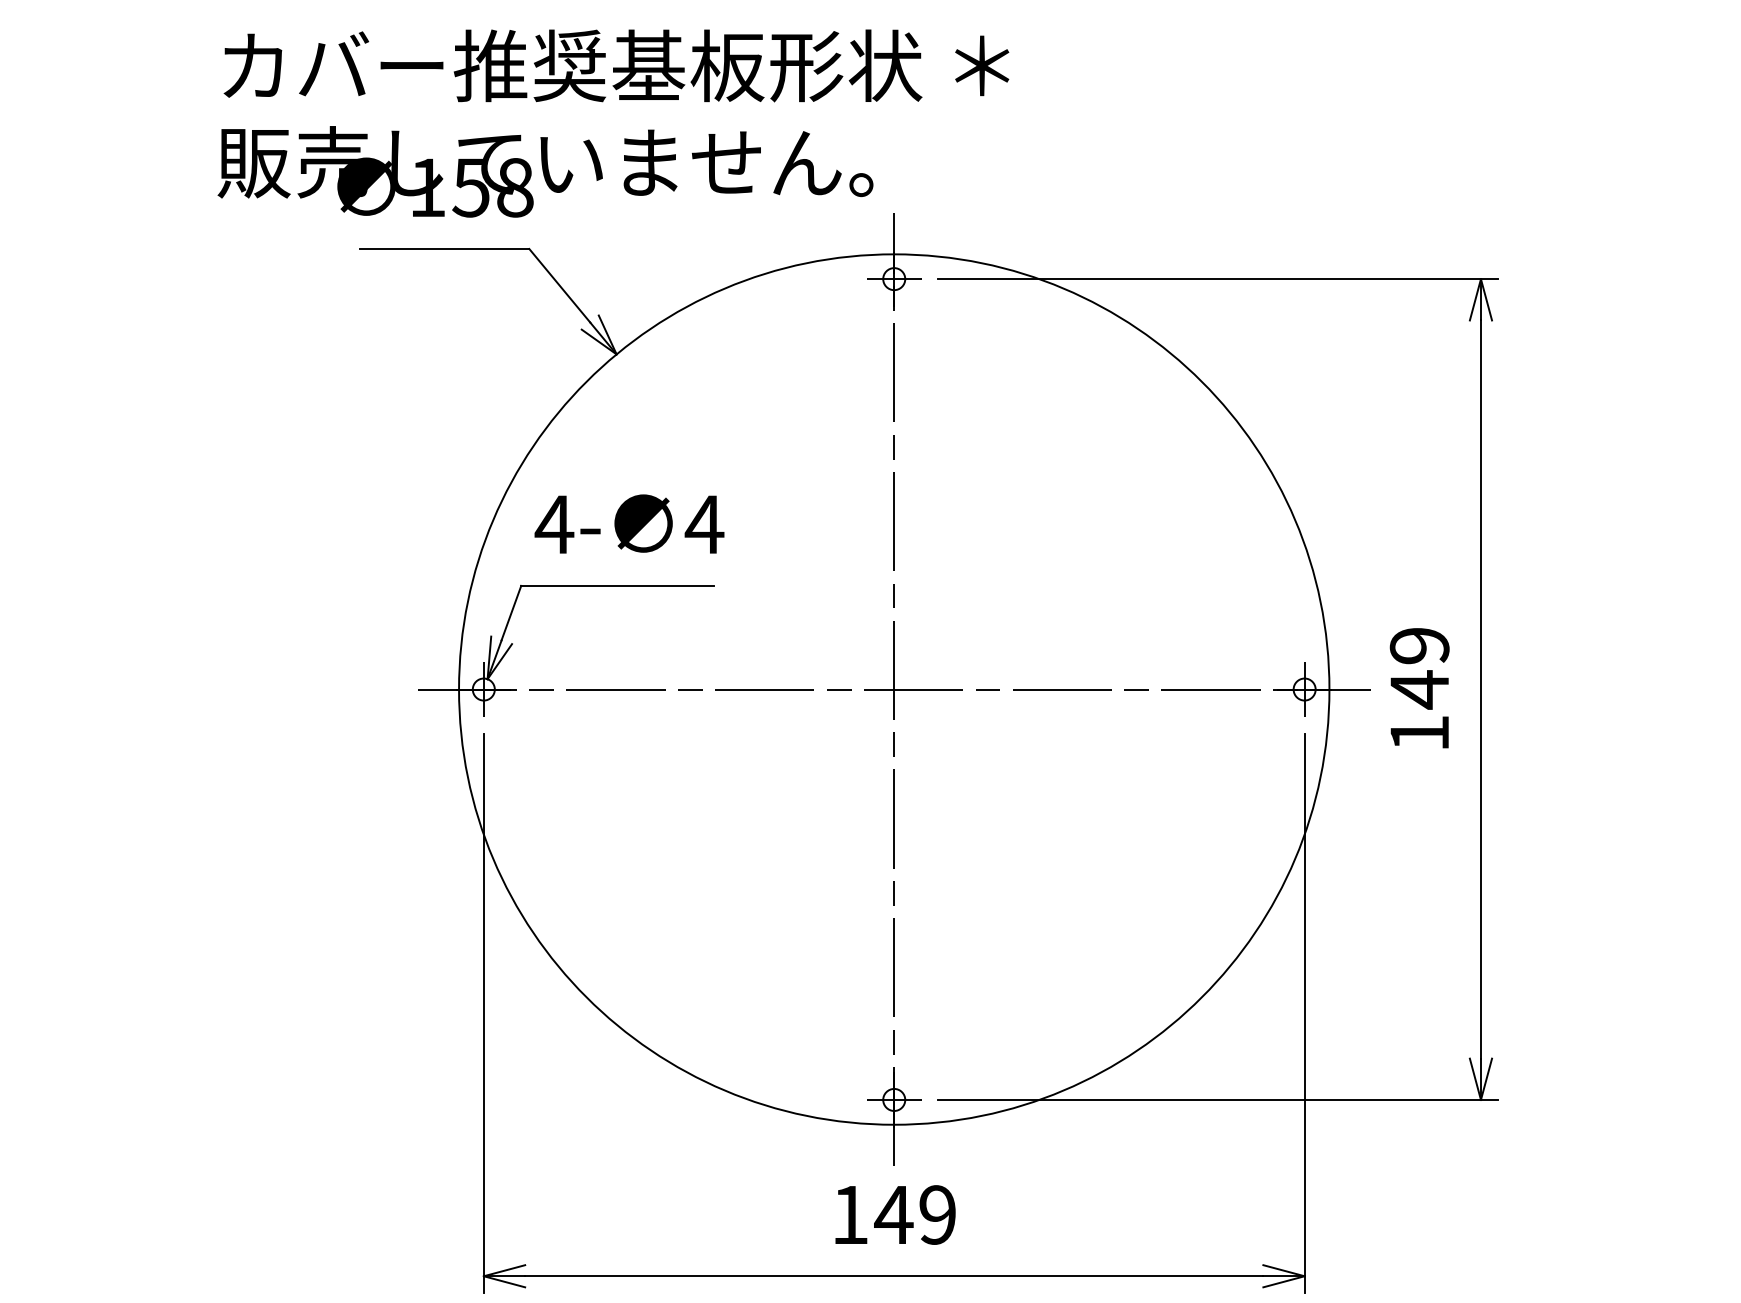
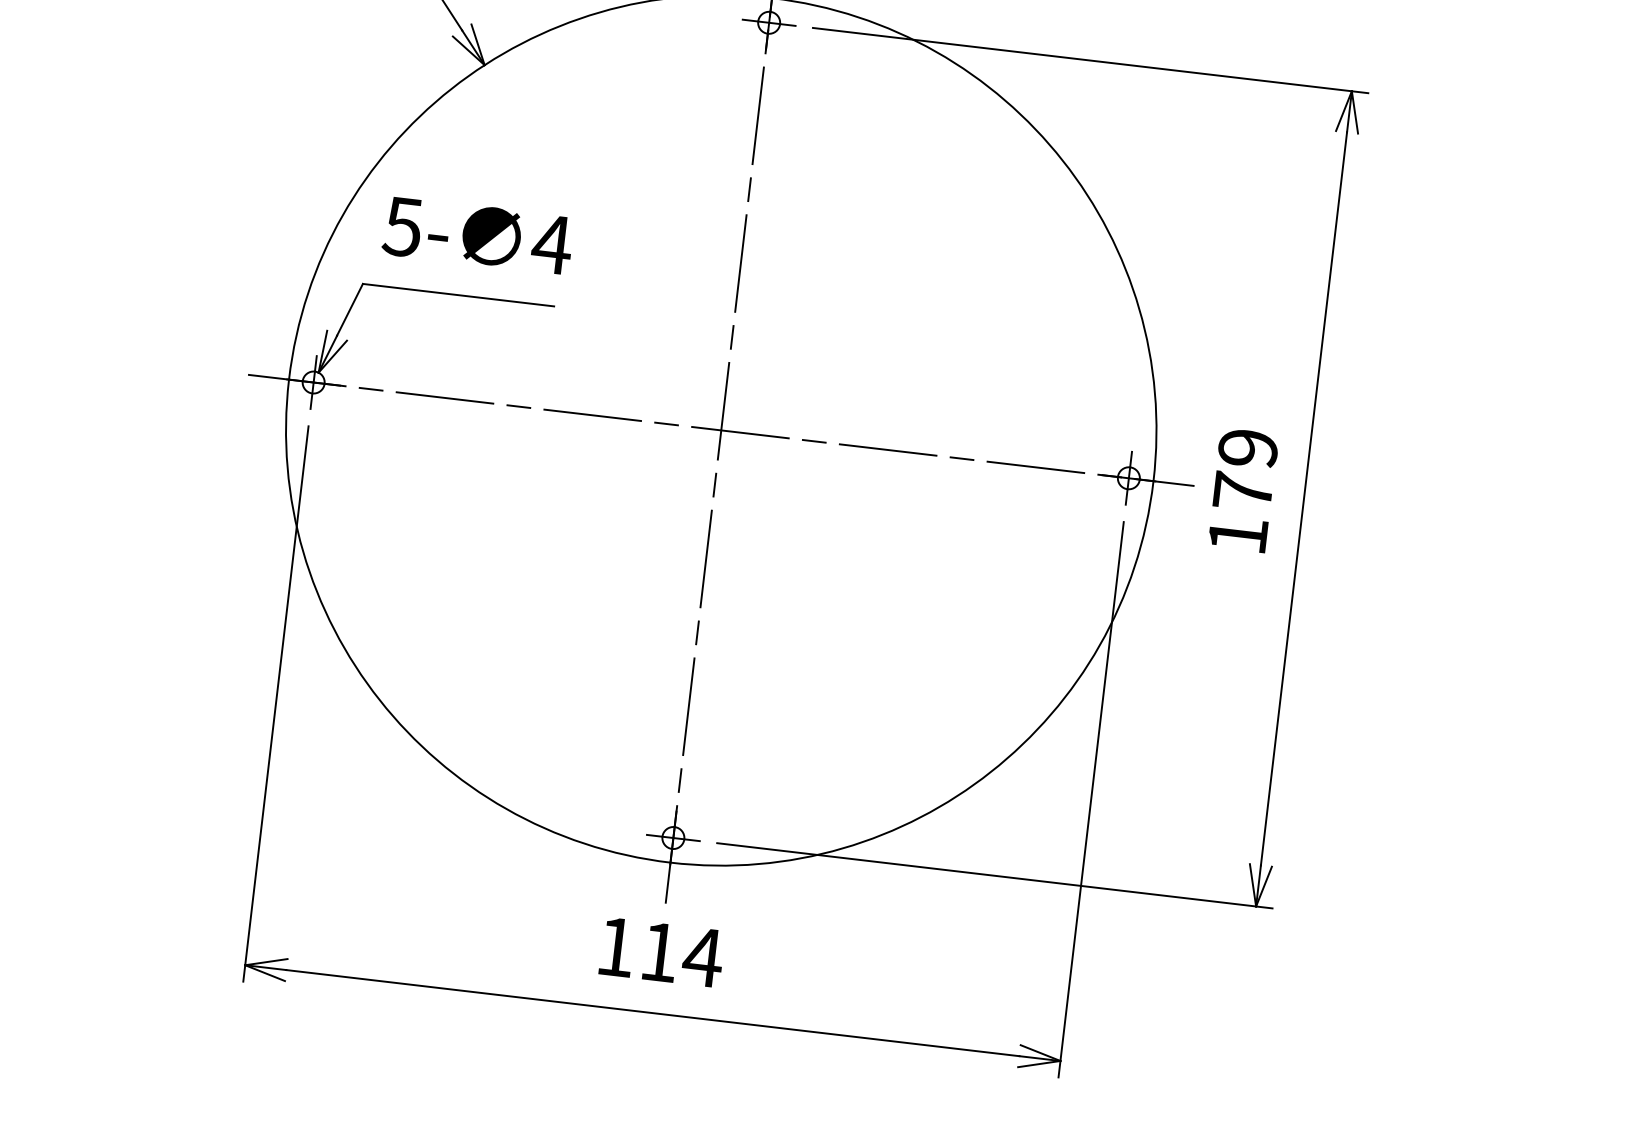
text: (554, 524) -> (403, 226), 4- -> 5-
text: (1419, 689) -> (1242, 491), 149 -> 179
text: (915, 1214) -> (681, 954), 149 -> 114

